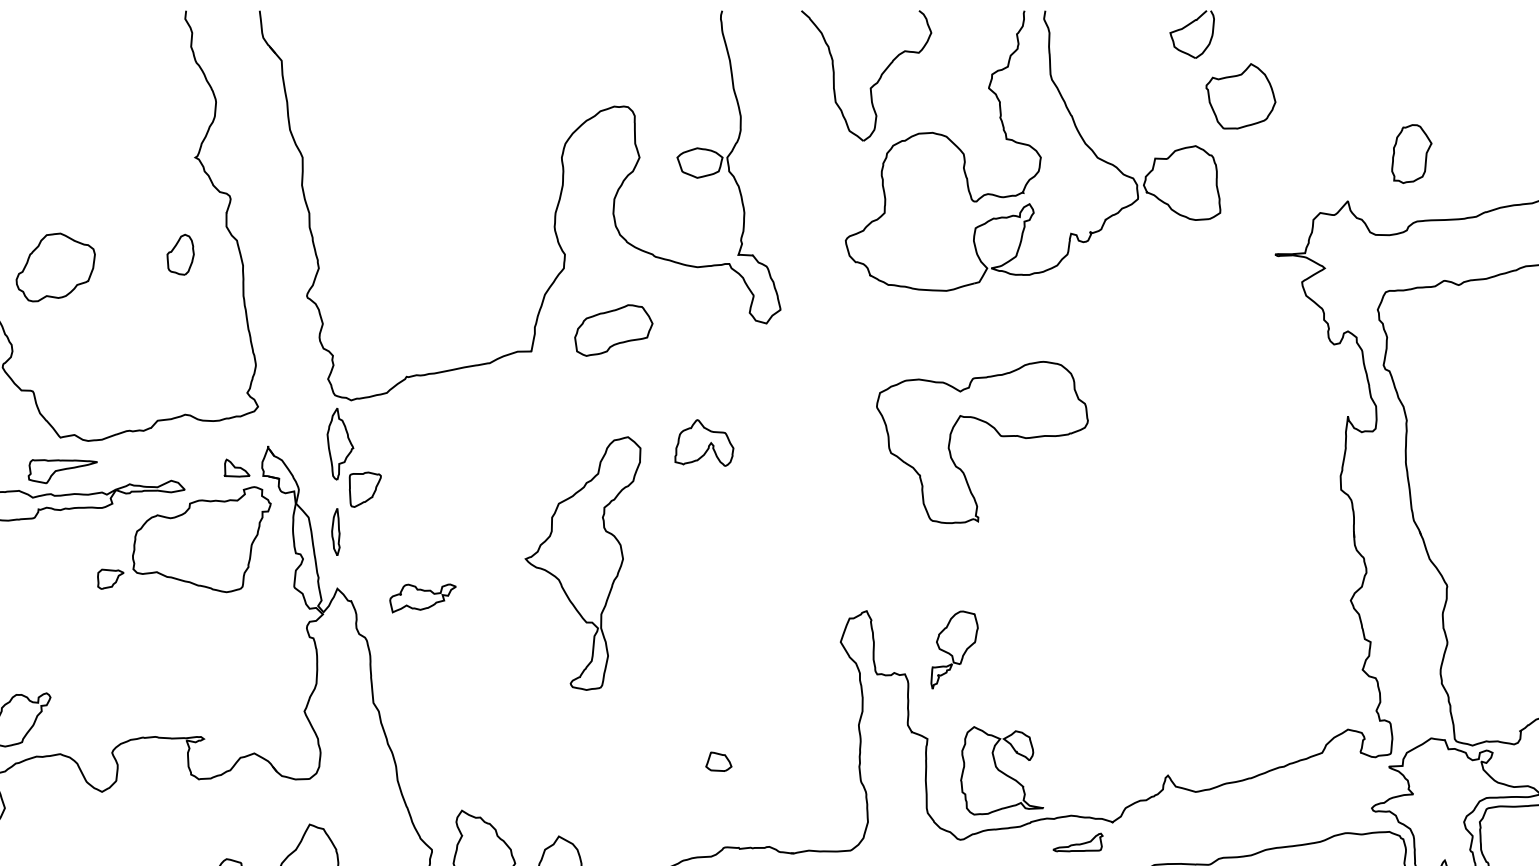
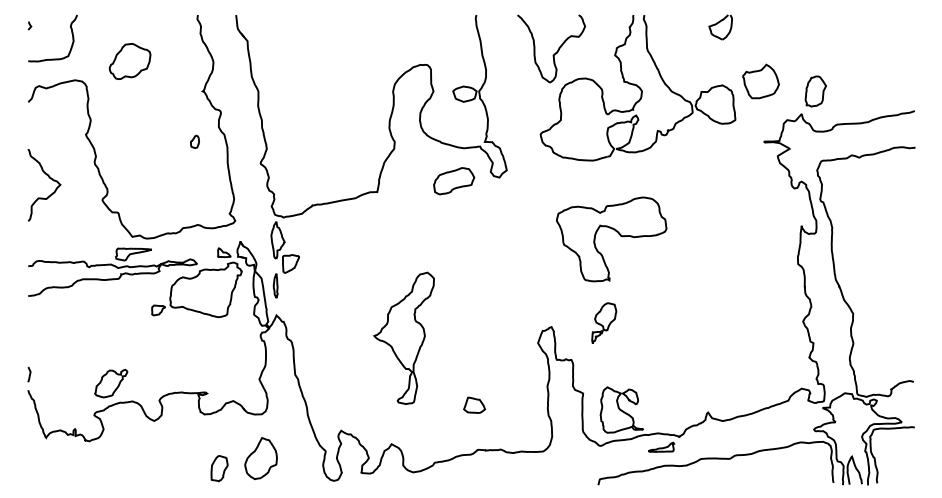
part: (1239, 96) -> (760, 81), moved
part: (1411, 153) -> (815, 91), moved
part: (179, 254) -> (194, 141), size x0.6
part: (54, 267) -> (129, 61), moved
part: (614, 331) -> (454, 181), moved
part: (704, 442) -> (467, 239), removed
part: (581, 561) -> (403, 337), moved
part: (422, 598) -> (320, 320), removed
part: (955, 648) -> (604, 322), moved
part: (718, 762) -> (474, 405), size x1.6

